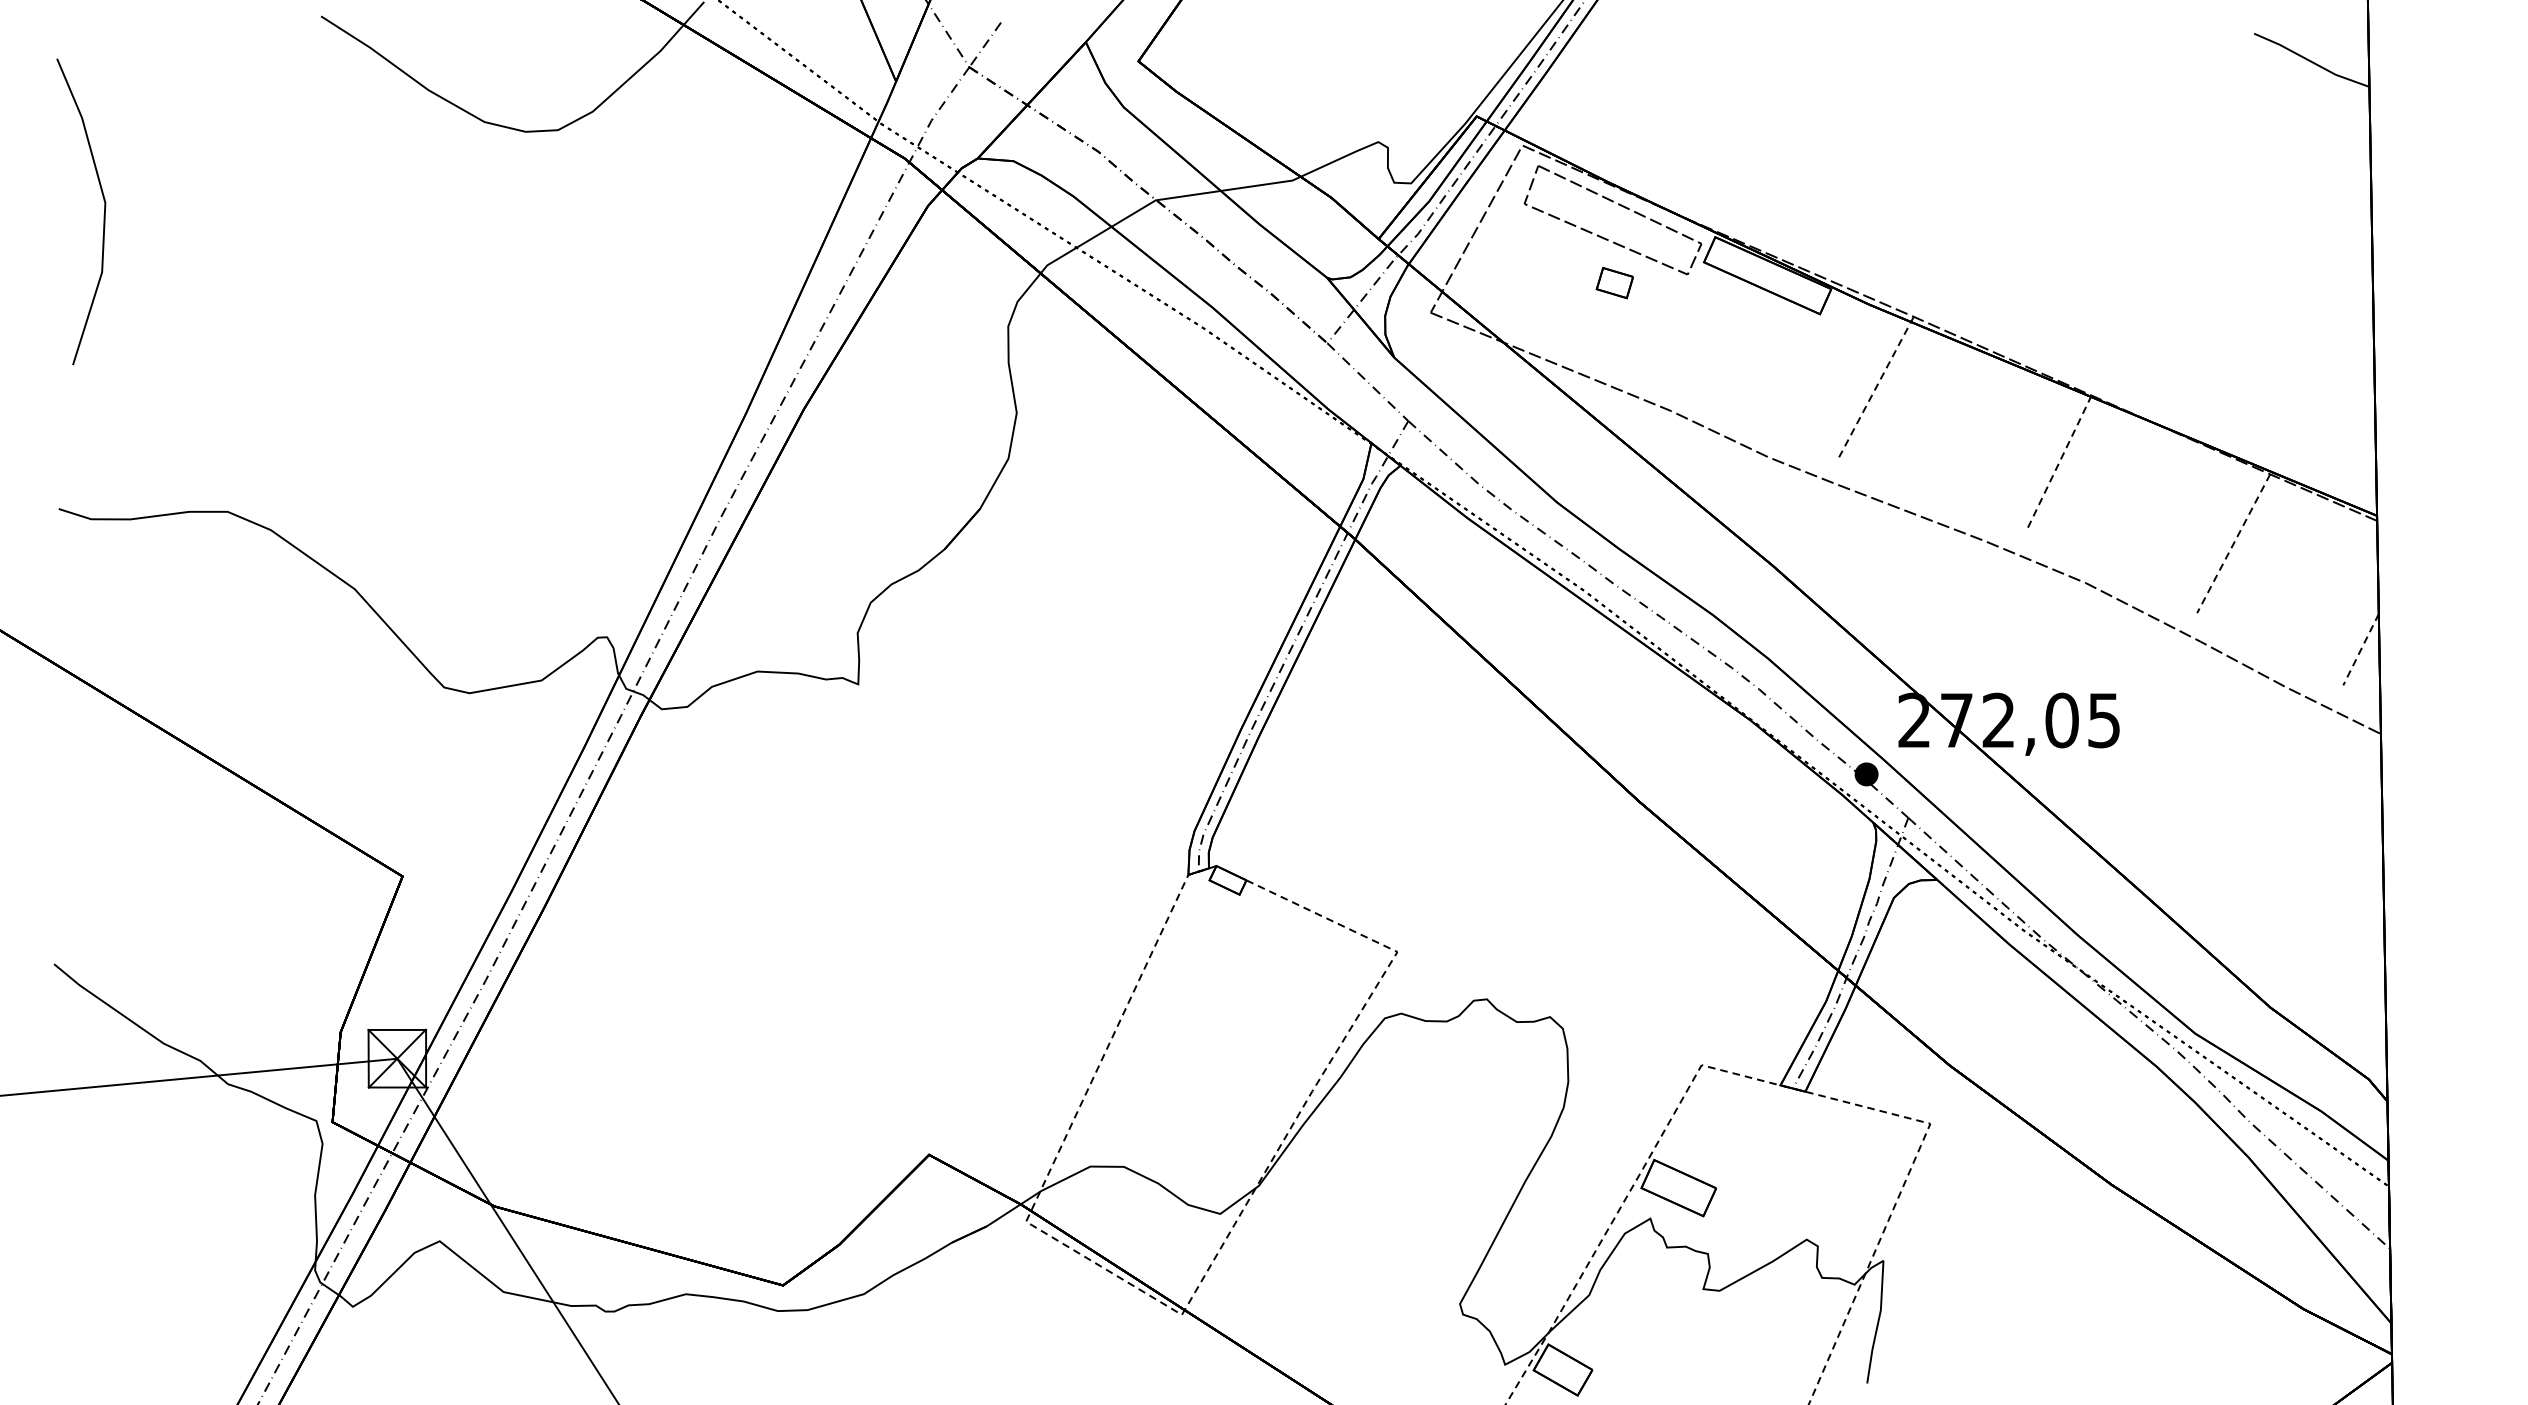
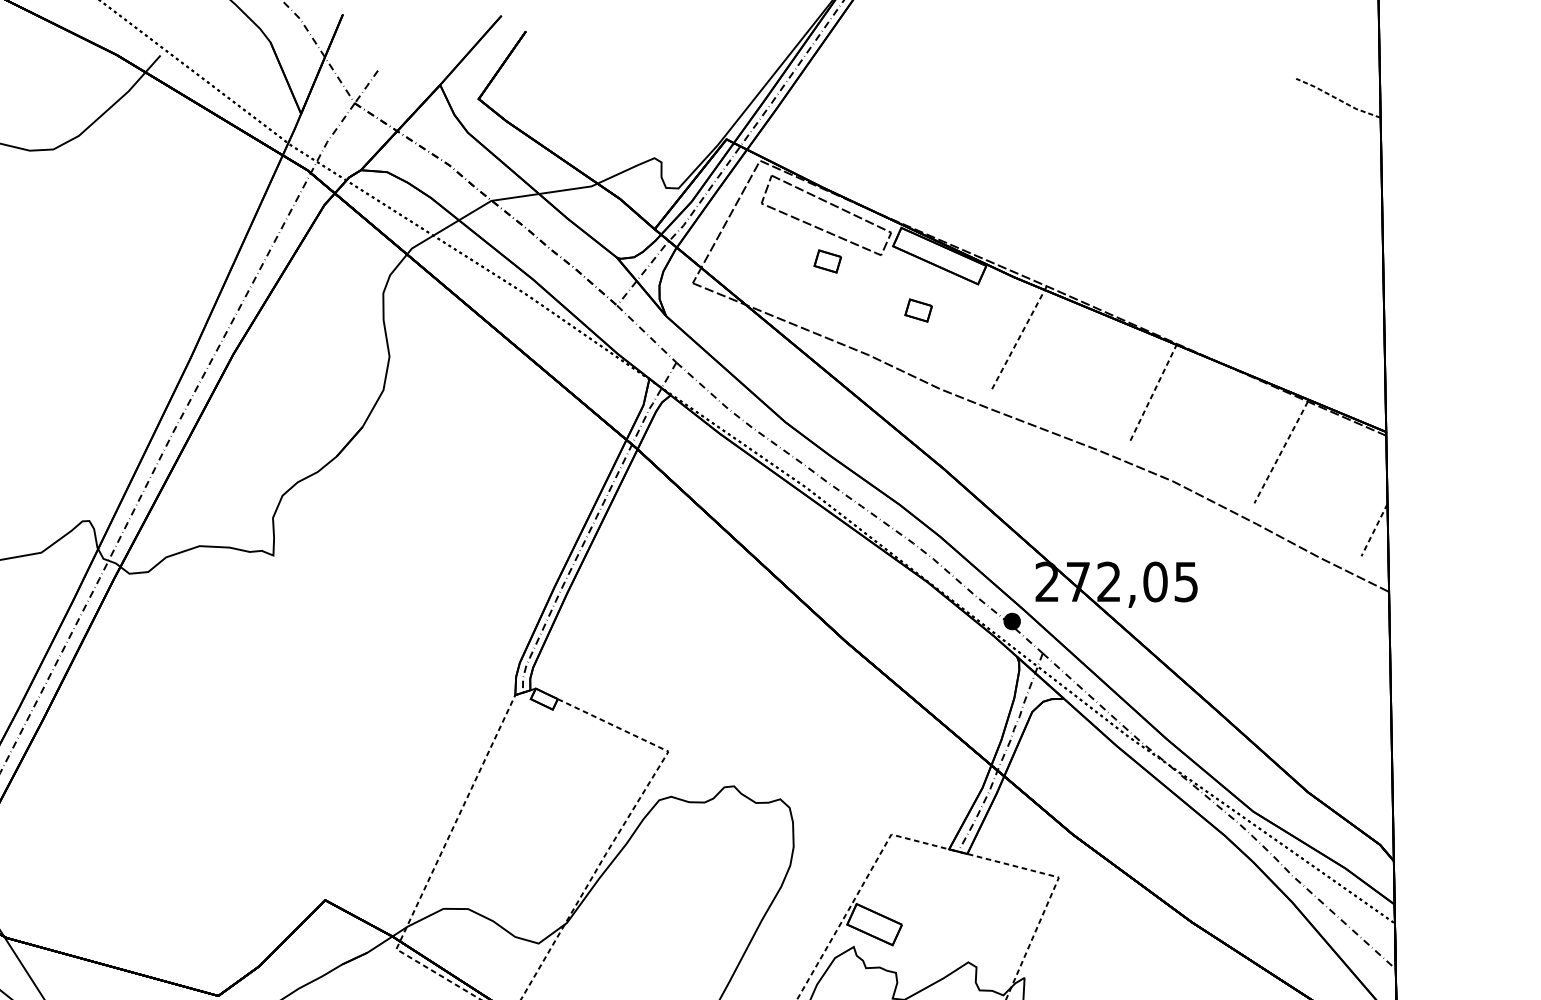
line: (2311, 61) -> (1338, 99), solid -> dashed
part: (1738, 349) -> (918, 310), added

